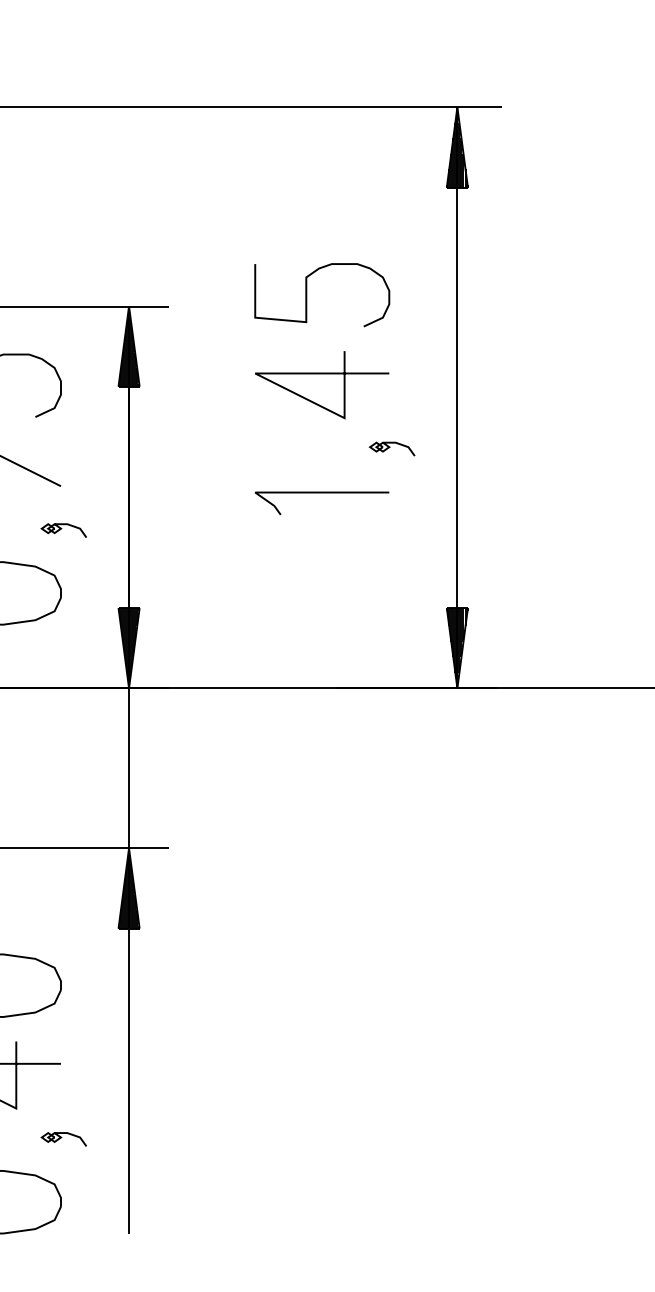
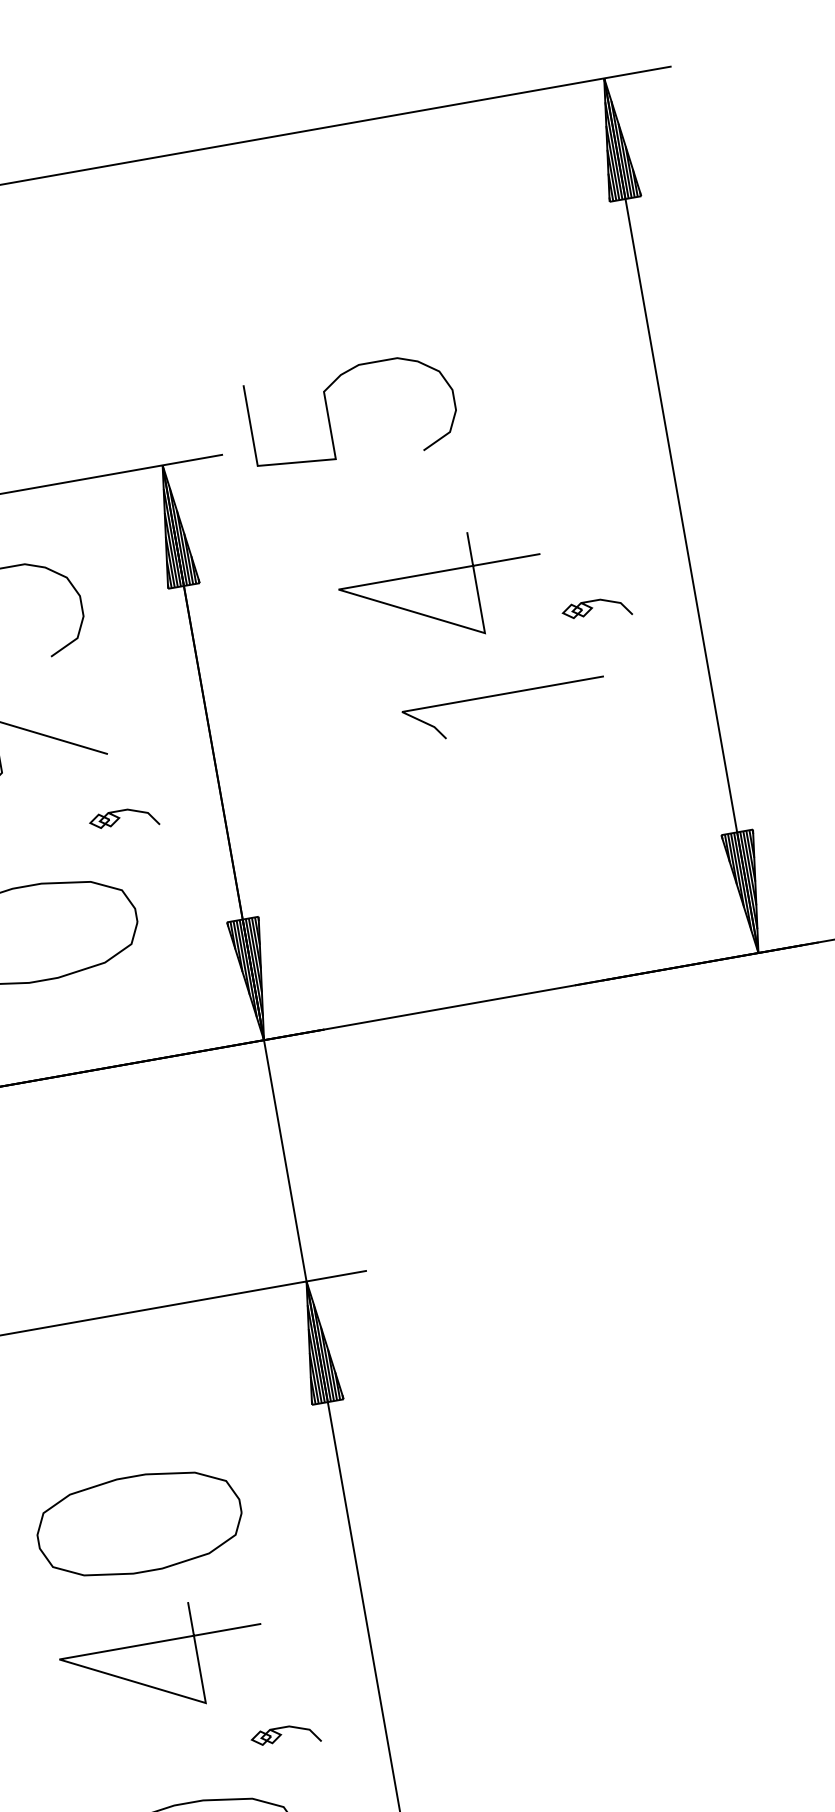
curve: (307, 295) -> (330, 418), moved
line: (322, 374) -> (440, 573), moved

